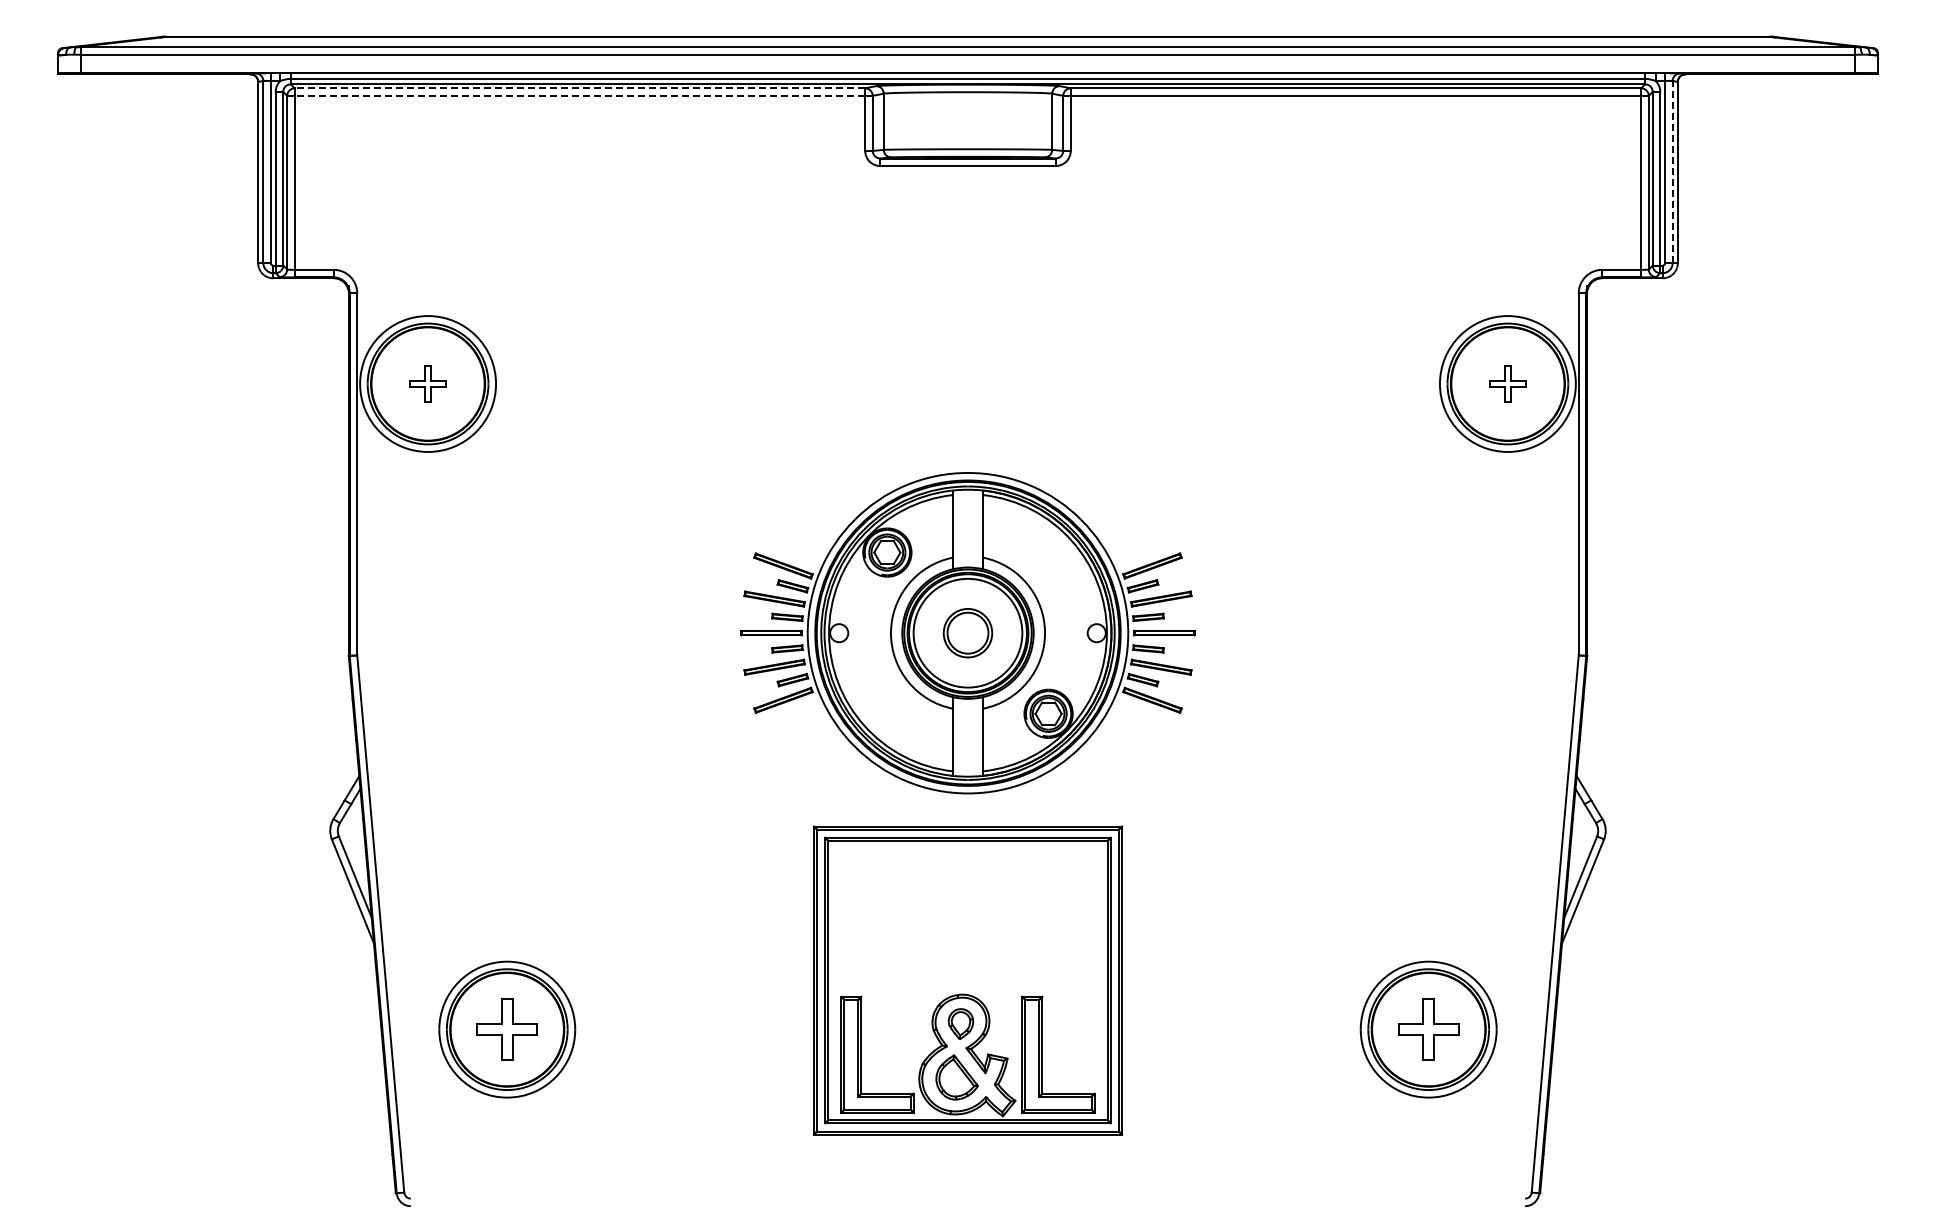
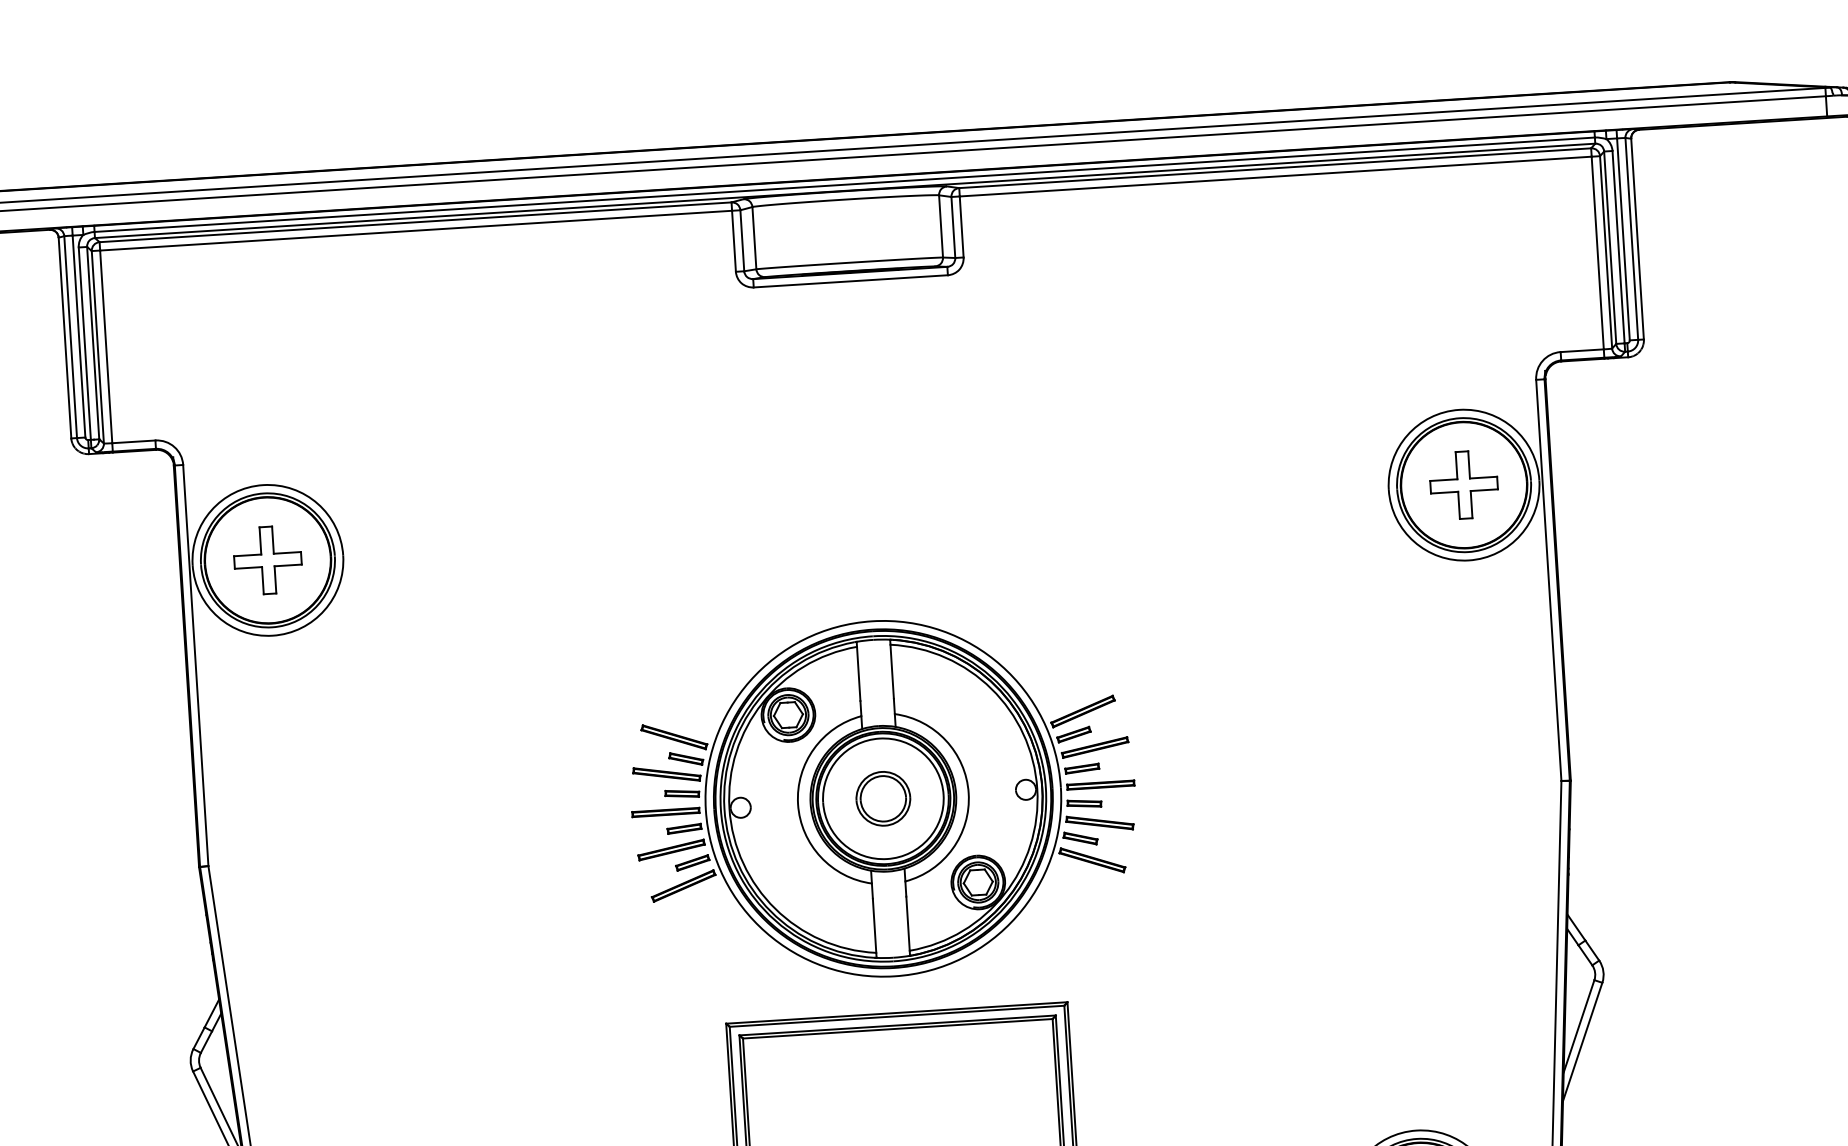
line: (579, 88) -> (415, 222), dashed -> solid
line: (579, 95) -> (415, 230), dashed -> solid
line: (1672, 171) -> (1631, 238), dashed -> solid
part: (427, 383) -> (267, 559), size x1.67
part: (1507, 383) -> (1463, 484), size x1.67

